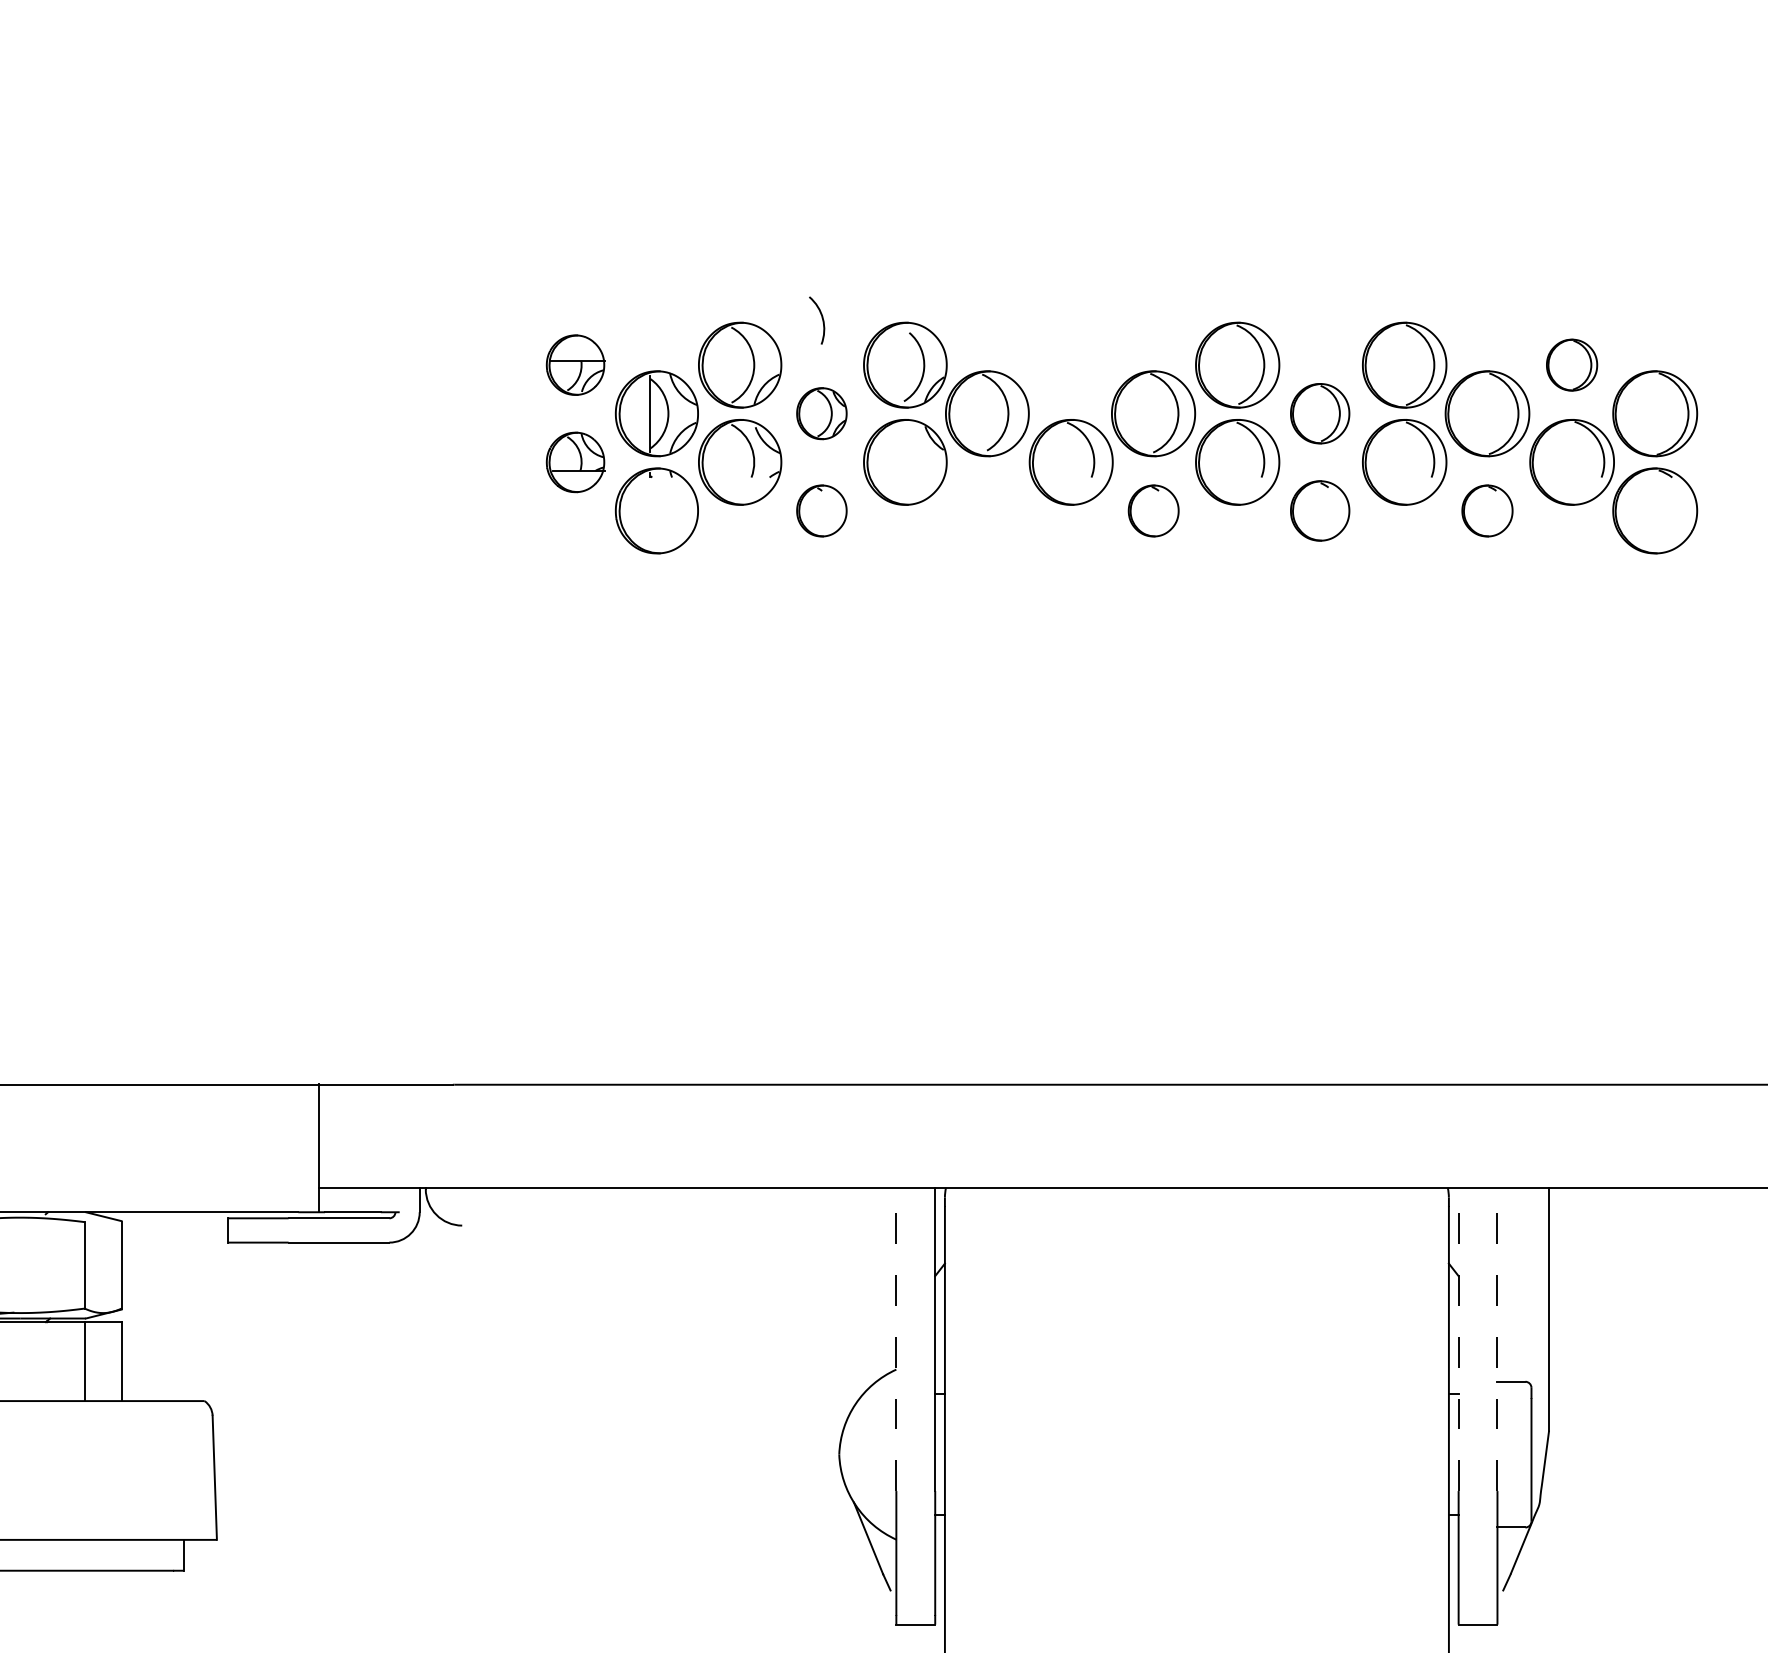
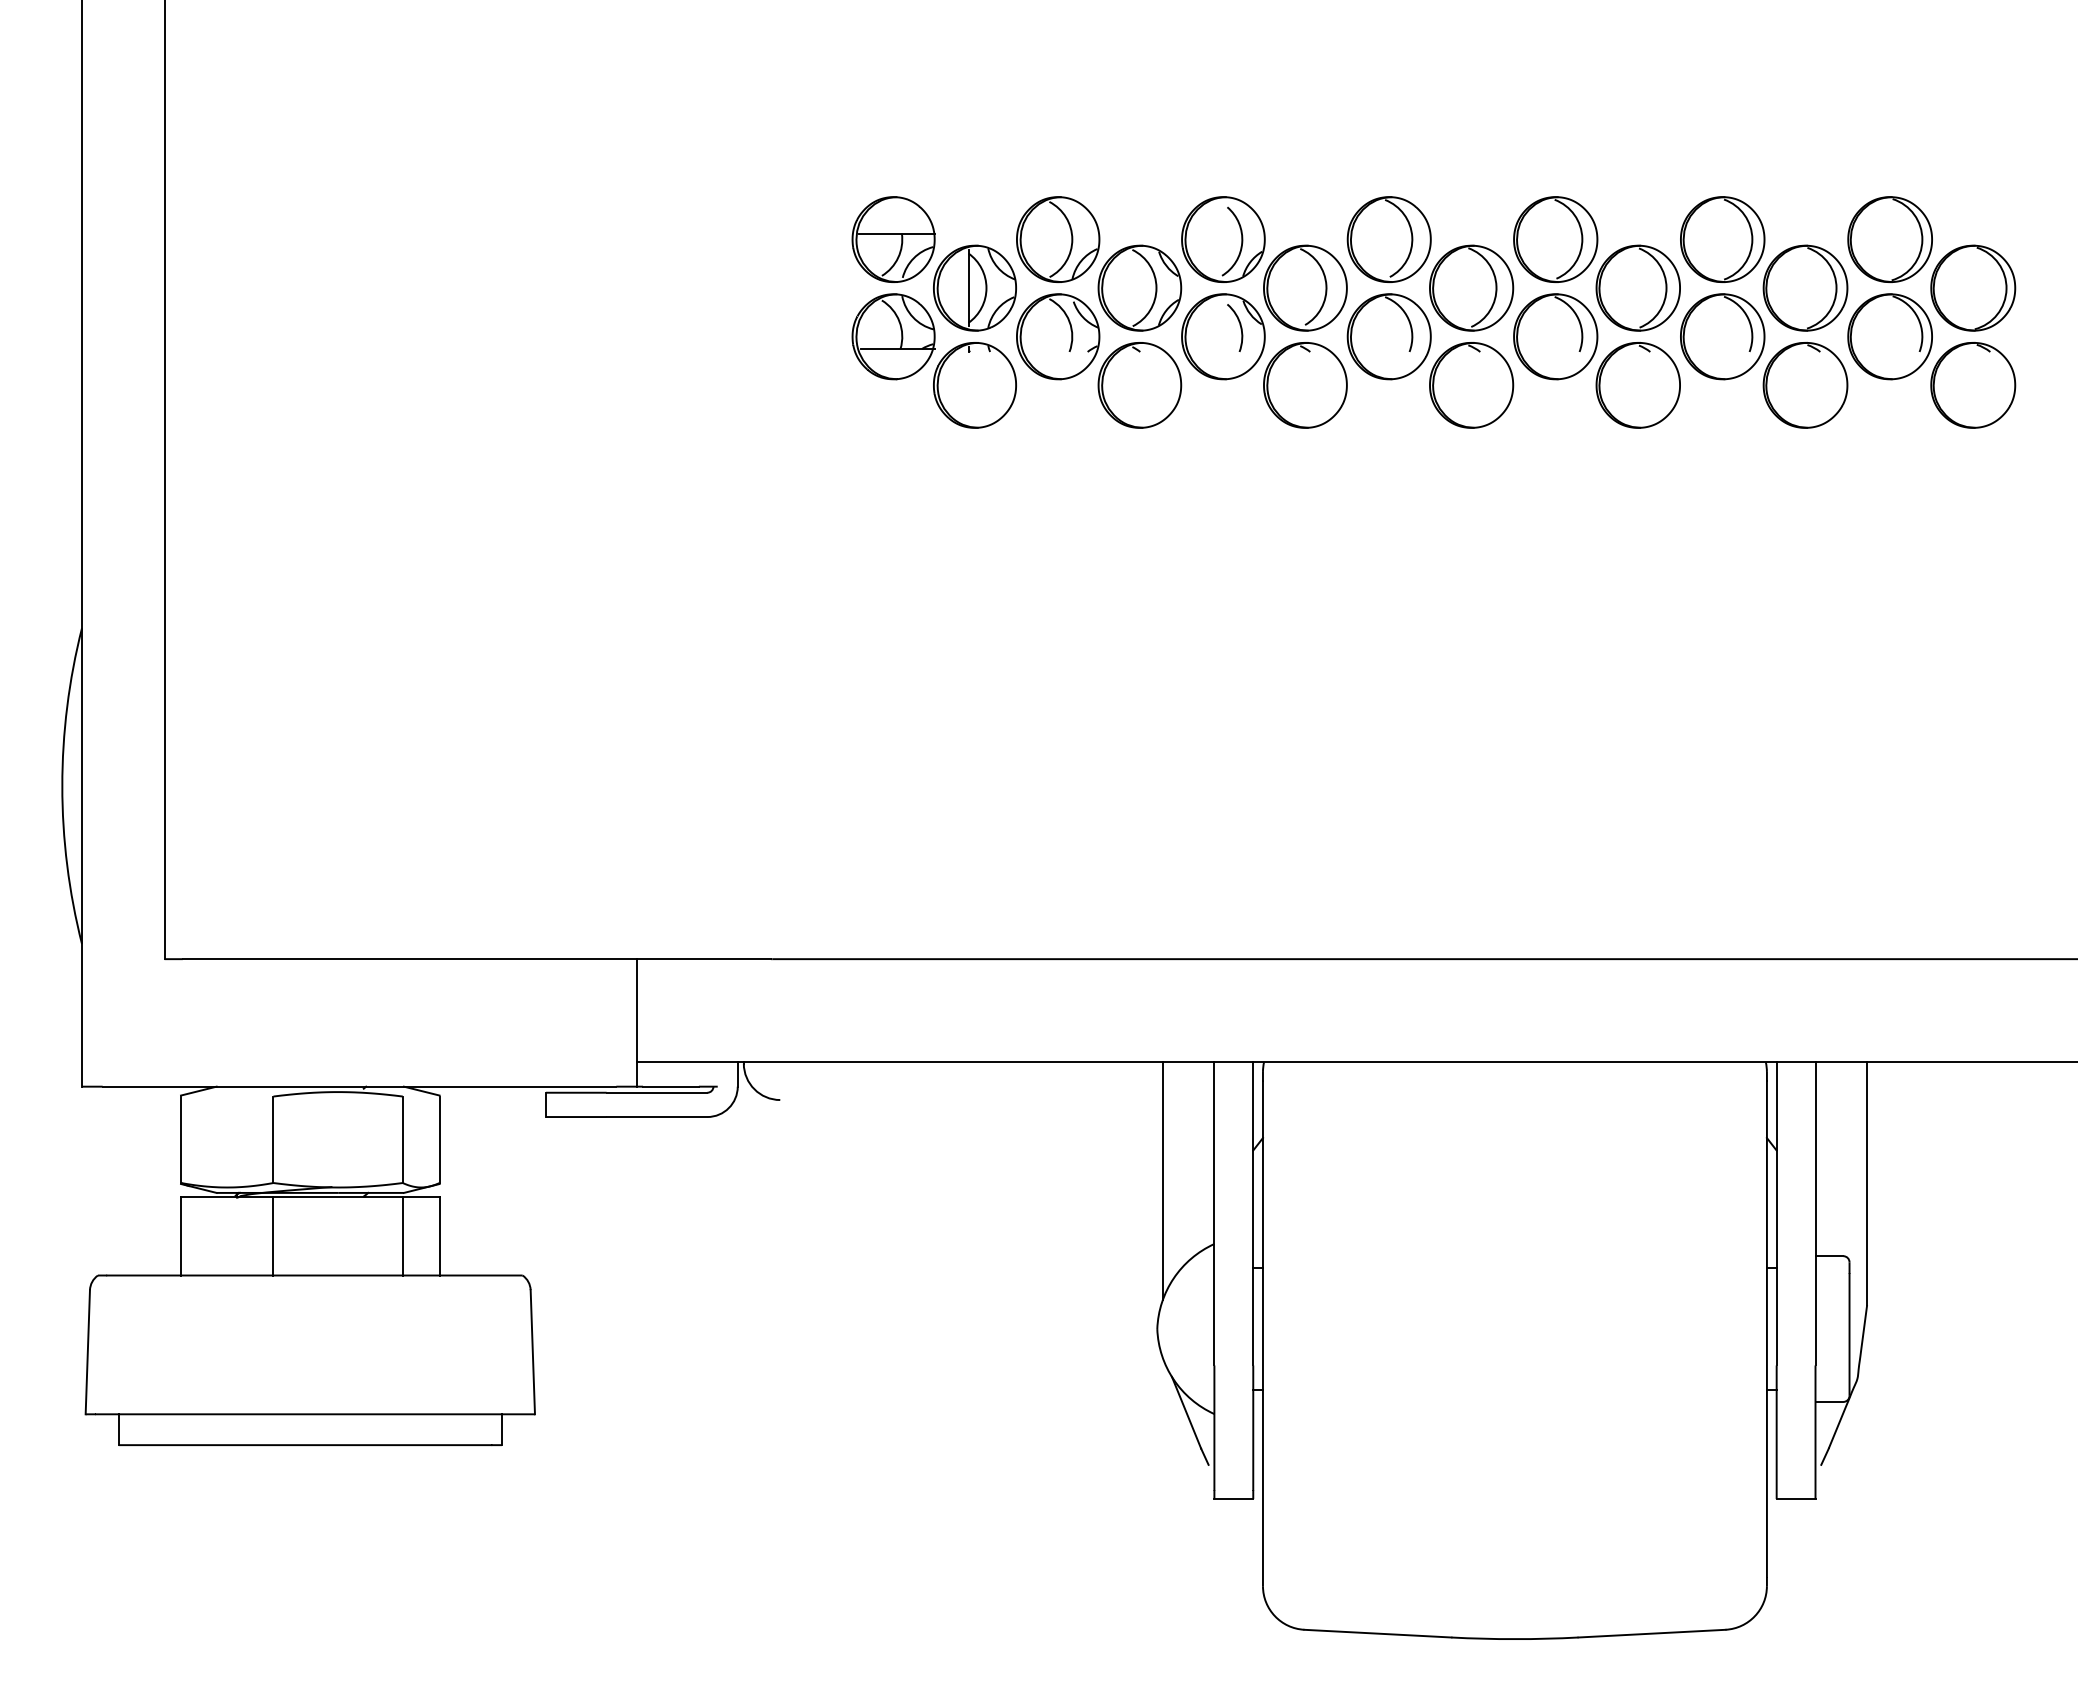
arc: (821, 318) -> (1239, 325), moved
part: (575, 365) -> (893, 239), size x1.43
part: (1070, 365) -> (1388, 239), added
part: (1571, 365) -> (1889, 239), size x1.67
part: (821, 413) -> (1139, 287), size x1.67
part: (1319, 413) -> (1637, 287), size x1.43
part: (575, 462) -> (893, 336), size x1.43
part: (821, 511) -> (1139, 385), size x1.67
part: (987, 511) -> (1305, 385), added
part: (1153, 511) -> (1471, 385), size x1.67
part: (1319, 511) -> (1637, 385), size x1.43
part: (1487, 511) -> (1805, 385), size x1.67
line: (844, 1307) -> (1162, 1181), added
line: (896, 1339) -> (1214, 1213), dashed -> solid
line: (1458, 1339) -> (1776, 1213), dashed -> solid
line: (1497, 1339) -> (1815, 1213), dashed -> solid

